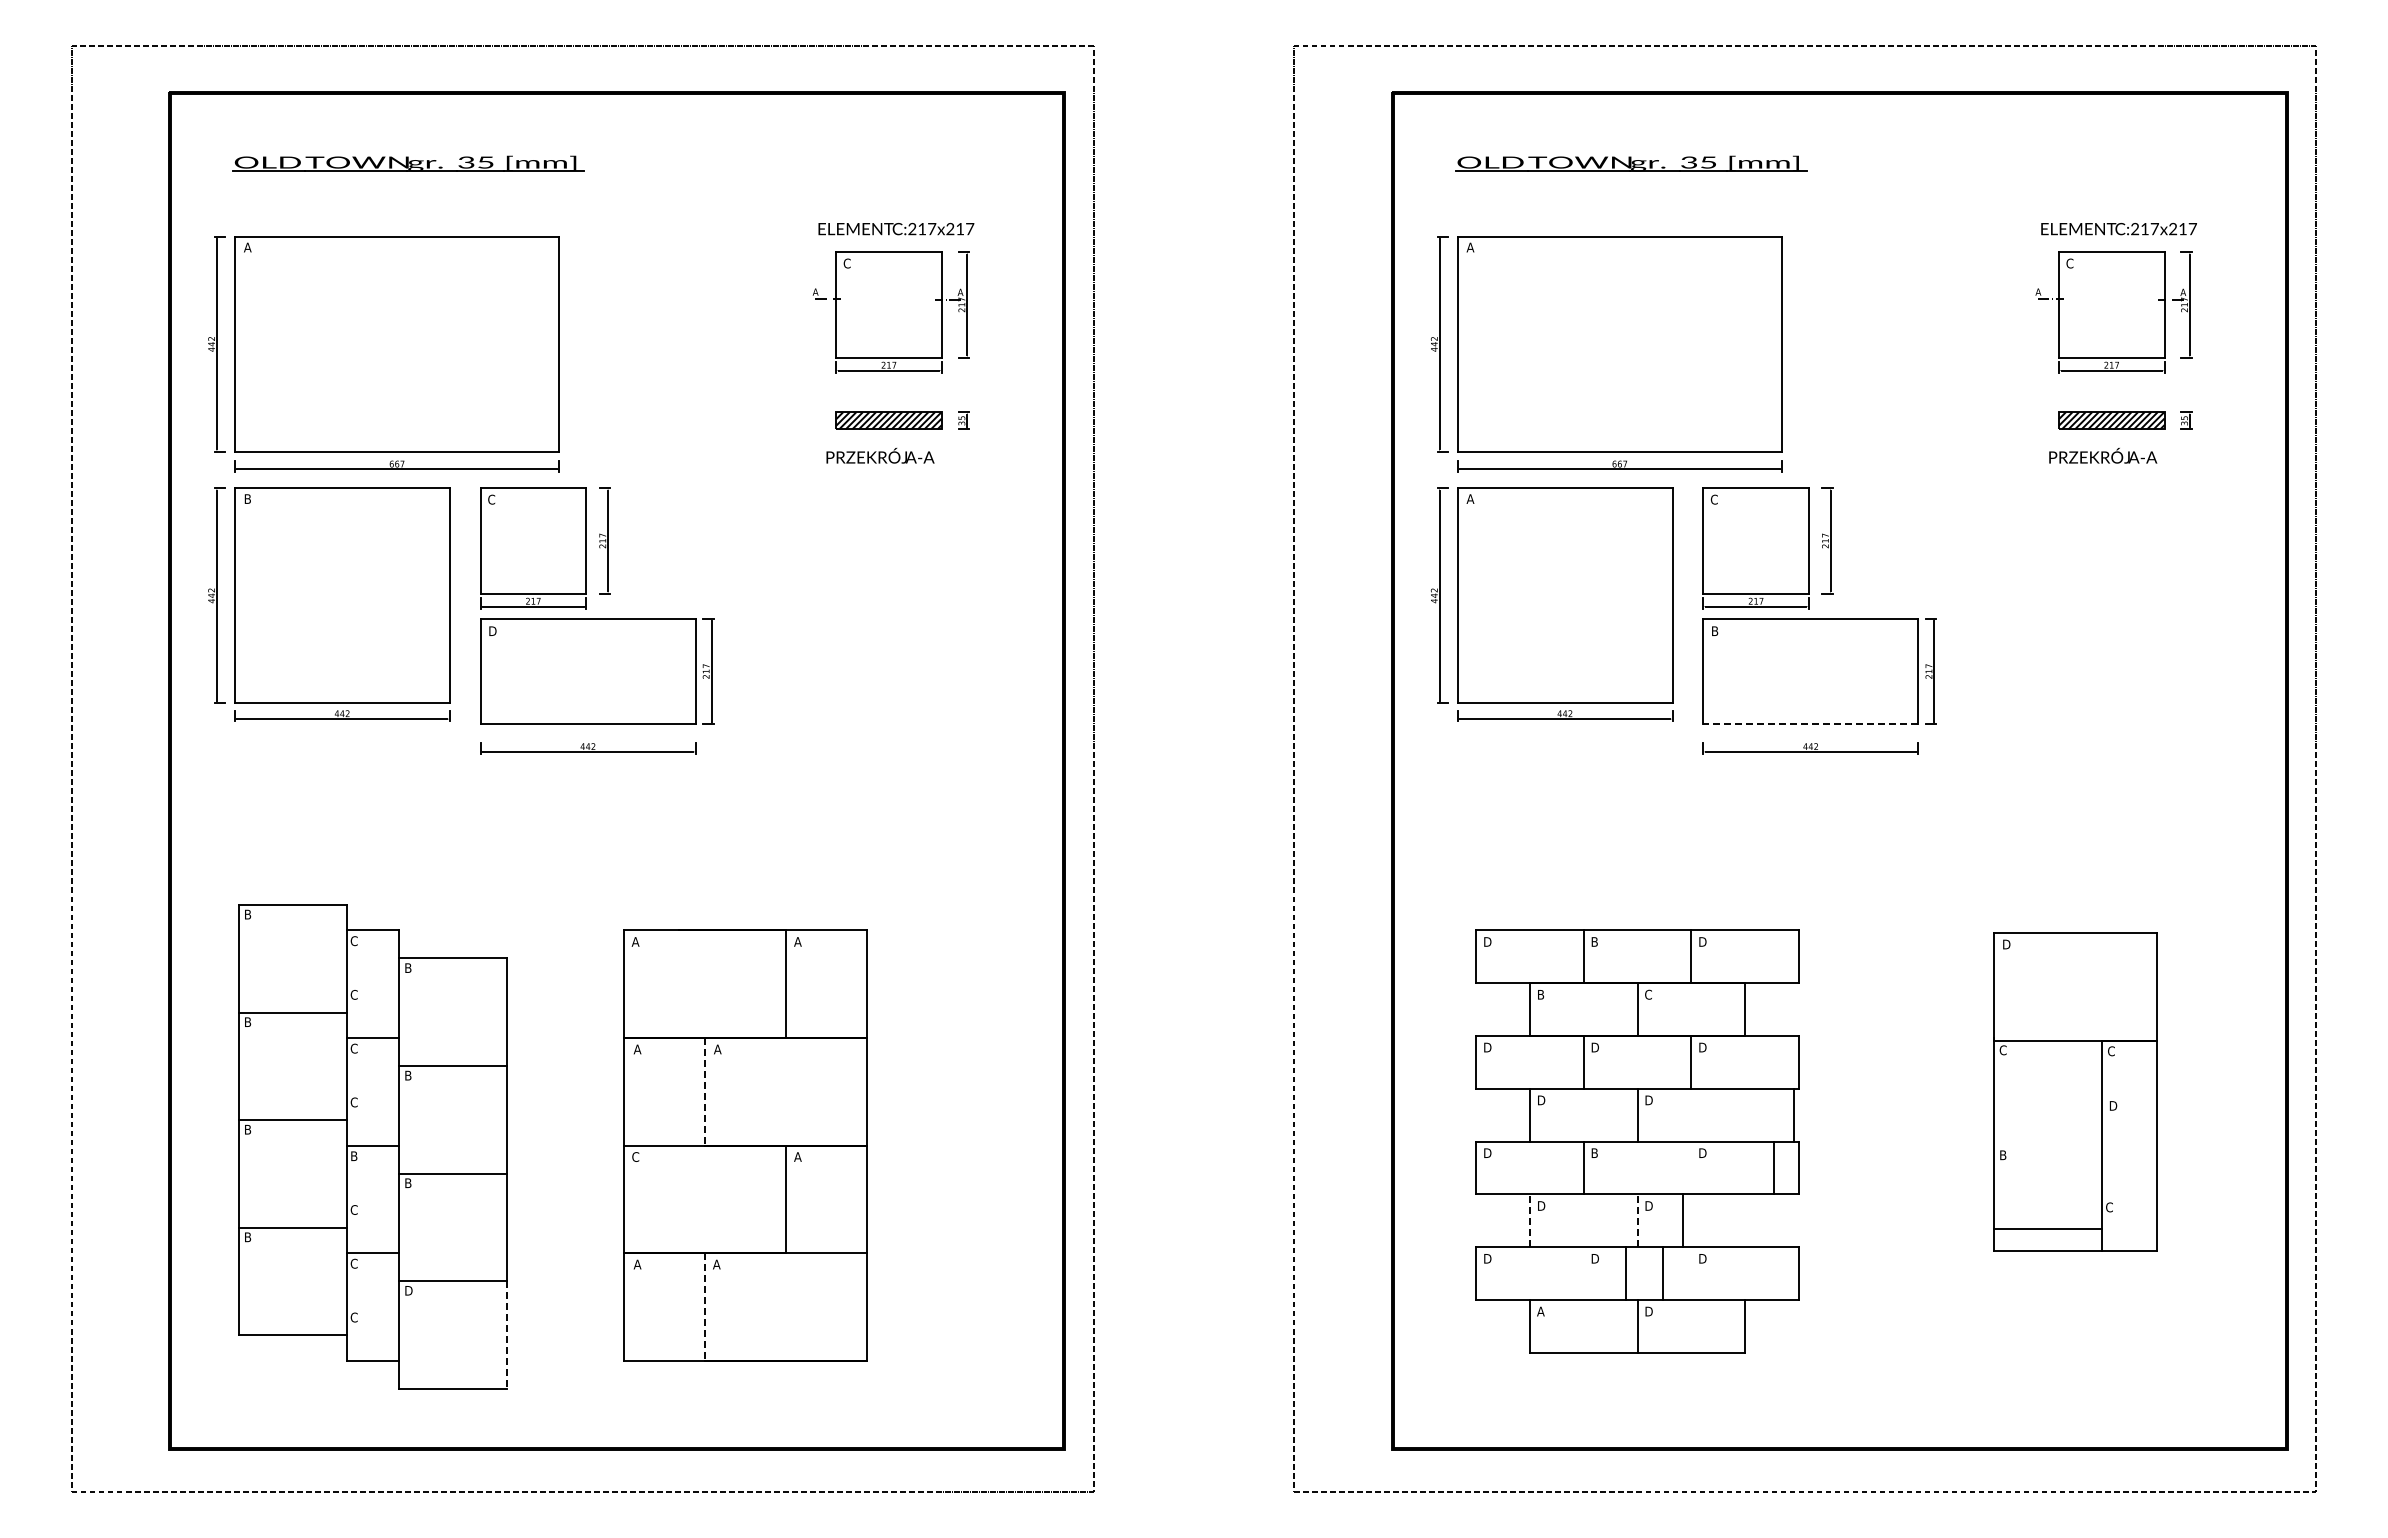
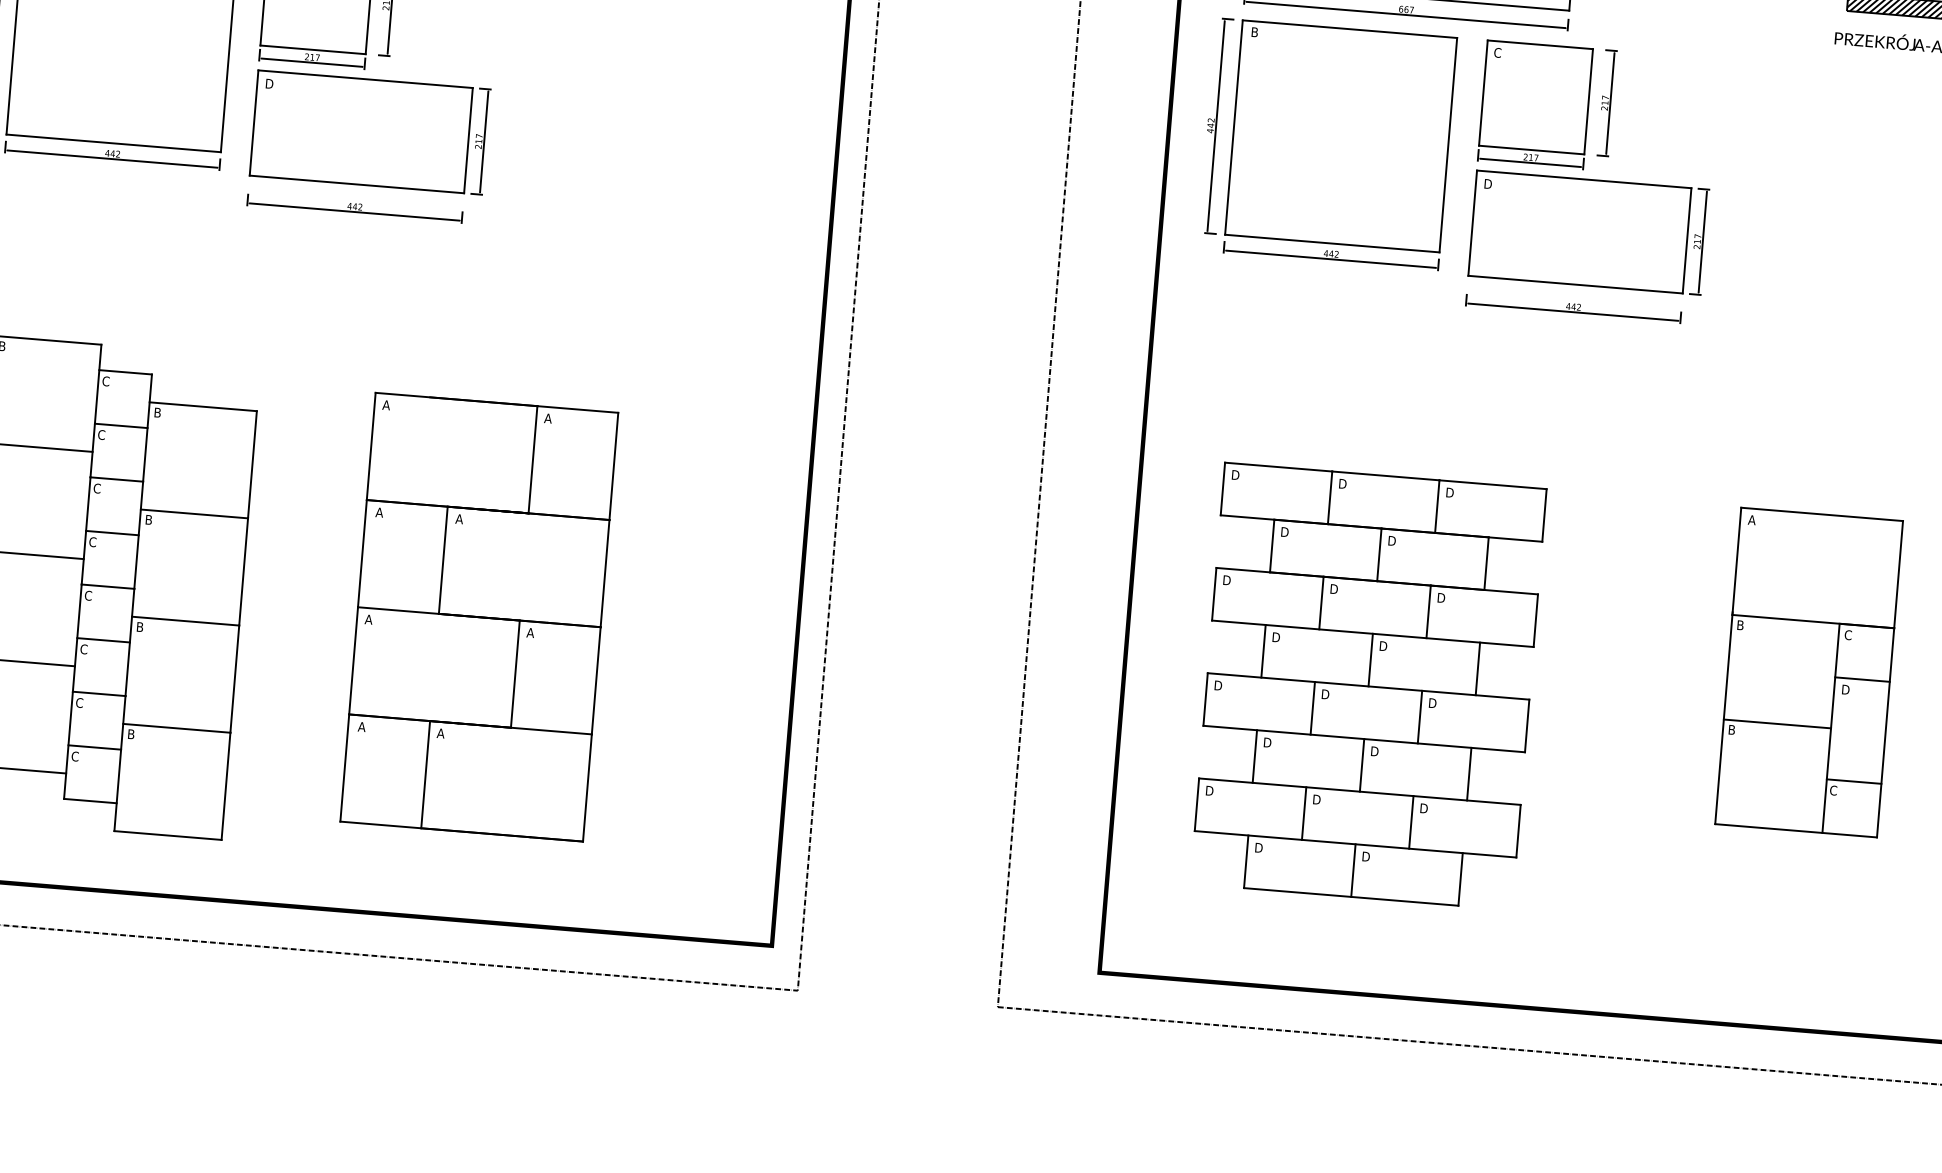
text: (1470, 498) -> (1254, 31), A -> B
text: (1716, 631) -> (1489, 184), B -> D
line: (1810, 724) -> (1575, 284), dashed -> solid
text: (1595, 941) -> (1343, 483), B -> D
text: (2006, 944) -> (1752, 520), D -> A
line: (372, 984) -> (120, 426), added
text: (1542, 994) -> (1285, 531), B -> D
text: (1648, 994) -> (1391, 540), C -> D
text: (2002, 1050) -> (1739, 625), C -> B
line: (372, 1091) -> (111, 532), added
line: (705, 1091) -> (443, 560), dashed -> solid
line: (2128, 1094) -> (1861, 679), added
line: (1794, 1114) -> (1478, 668), moved
text: (1595, 1153) -> (1325, 694), B -> D
text: (353, 1156) -> (87, 595), B -> C
text: (635, 1156) -> (368, 619), C -> A
line: (1774, 1167) -> (1420, 716), moved
line: (2128, 1196) -> (1853, 781), added
line: (372, 1199) -> (103, 640), added
line: (1529, 1220) -> (1254, 756), dashed -> solid
line: (1637, 1220) -> (1362, 764), dashed -> solid
line: (1683, 1220) -> (1469, 773), moved
line: (2047, 1228) -> (1776, 723), moved
line: (1626, 1273) -> (1411, 822), moved
line: (1662, 1273) -> (1303, 813), moved
text: (409, 1290) -> (132, 734), D -> B
line: (372, 1306) -> (94, 747), added
line: (705, 1306) -> (426, 774), dashed -> solid
text: (1541, 1311) -> (1258, 847), A -> D
line: (507, 1334) -> (226, 786), dashed -> solid

